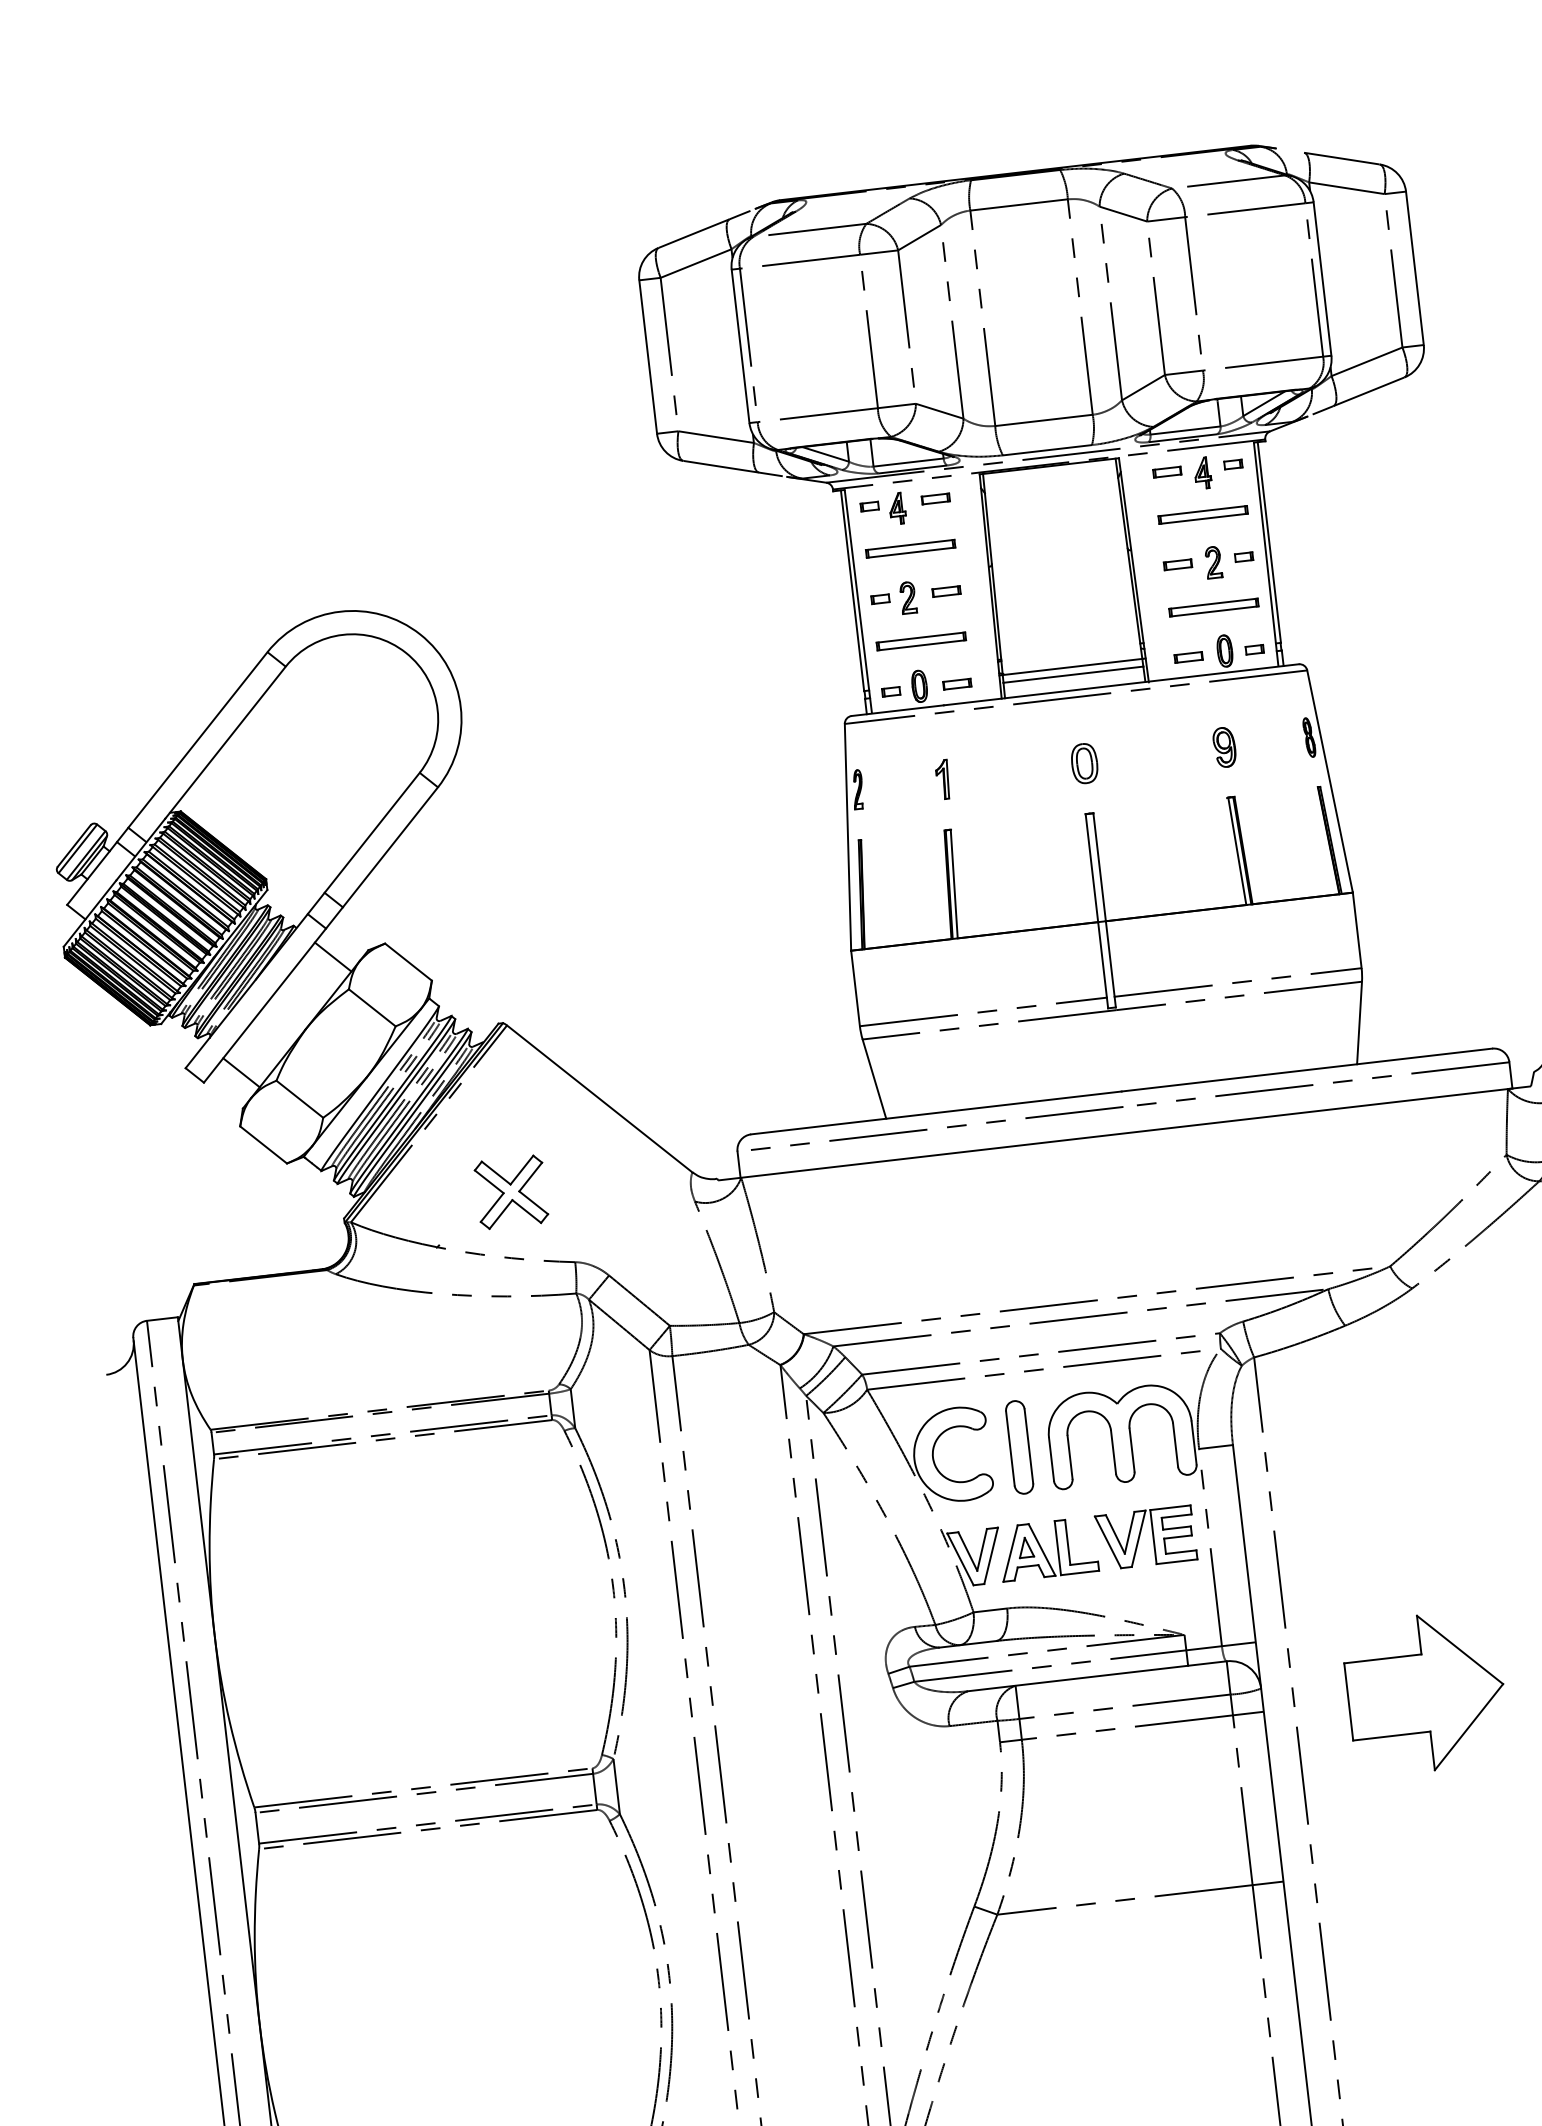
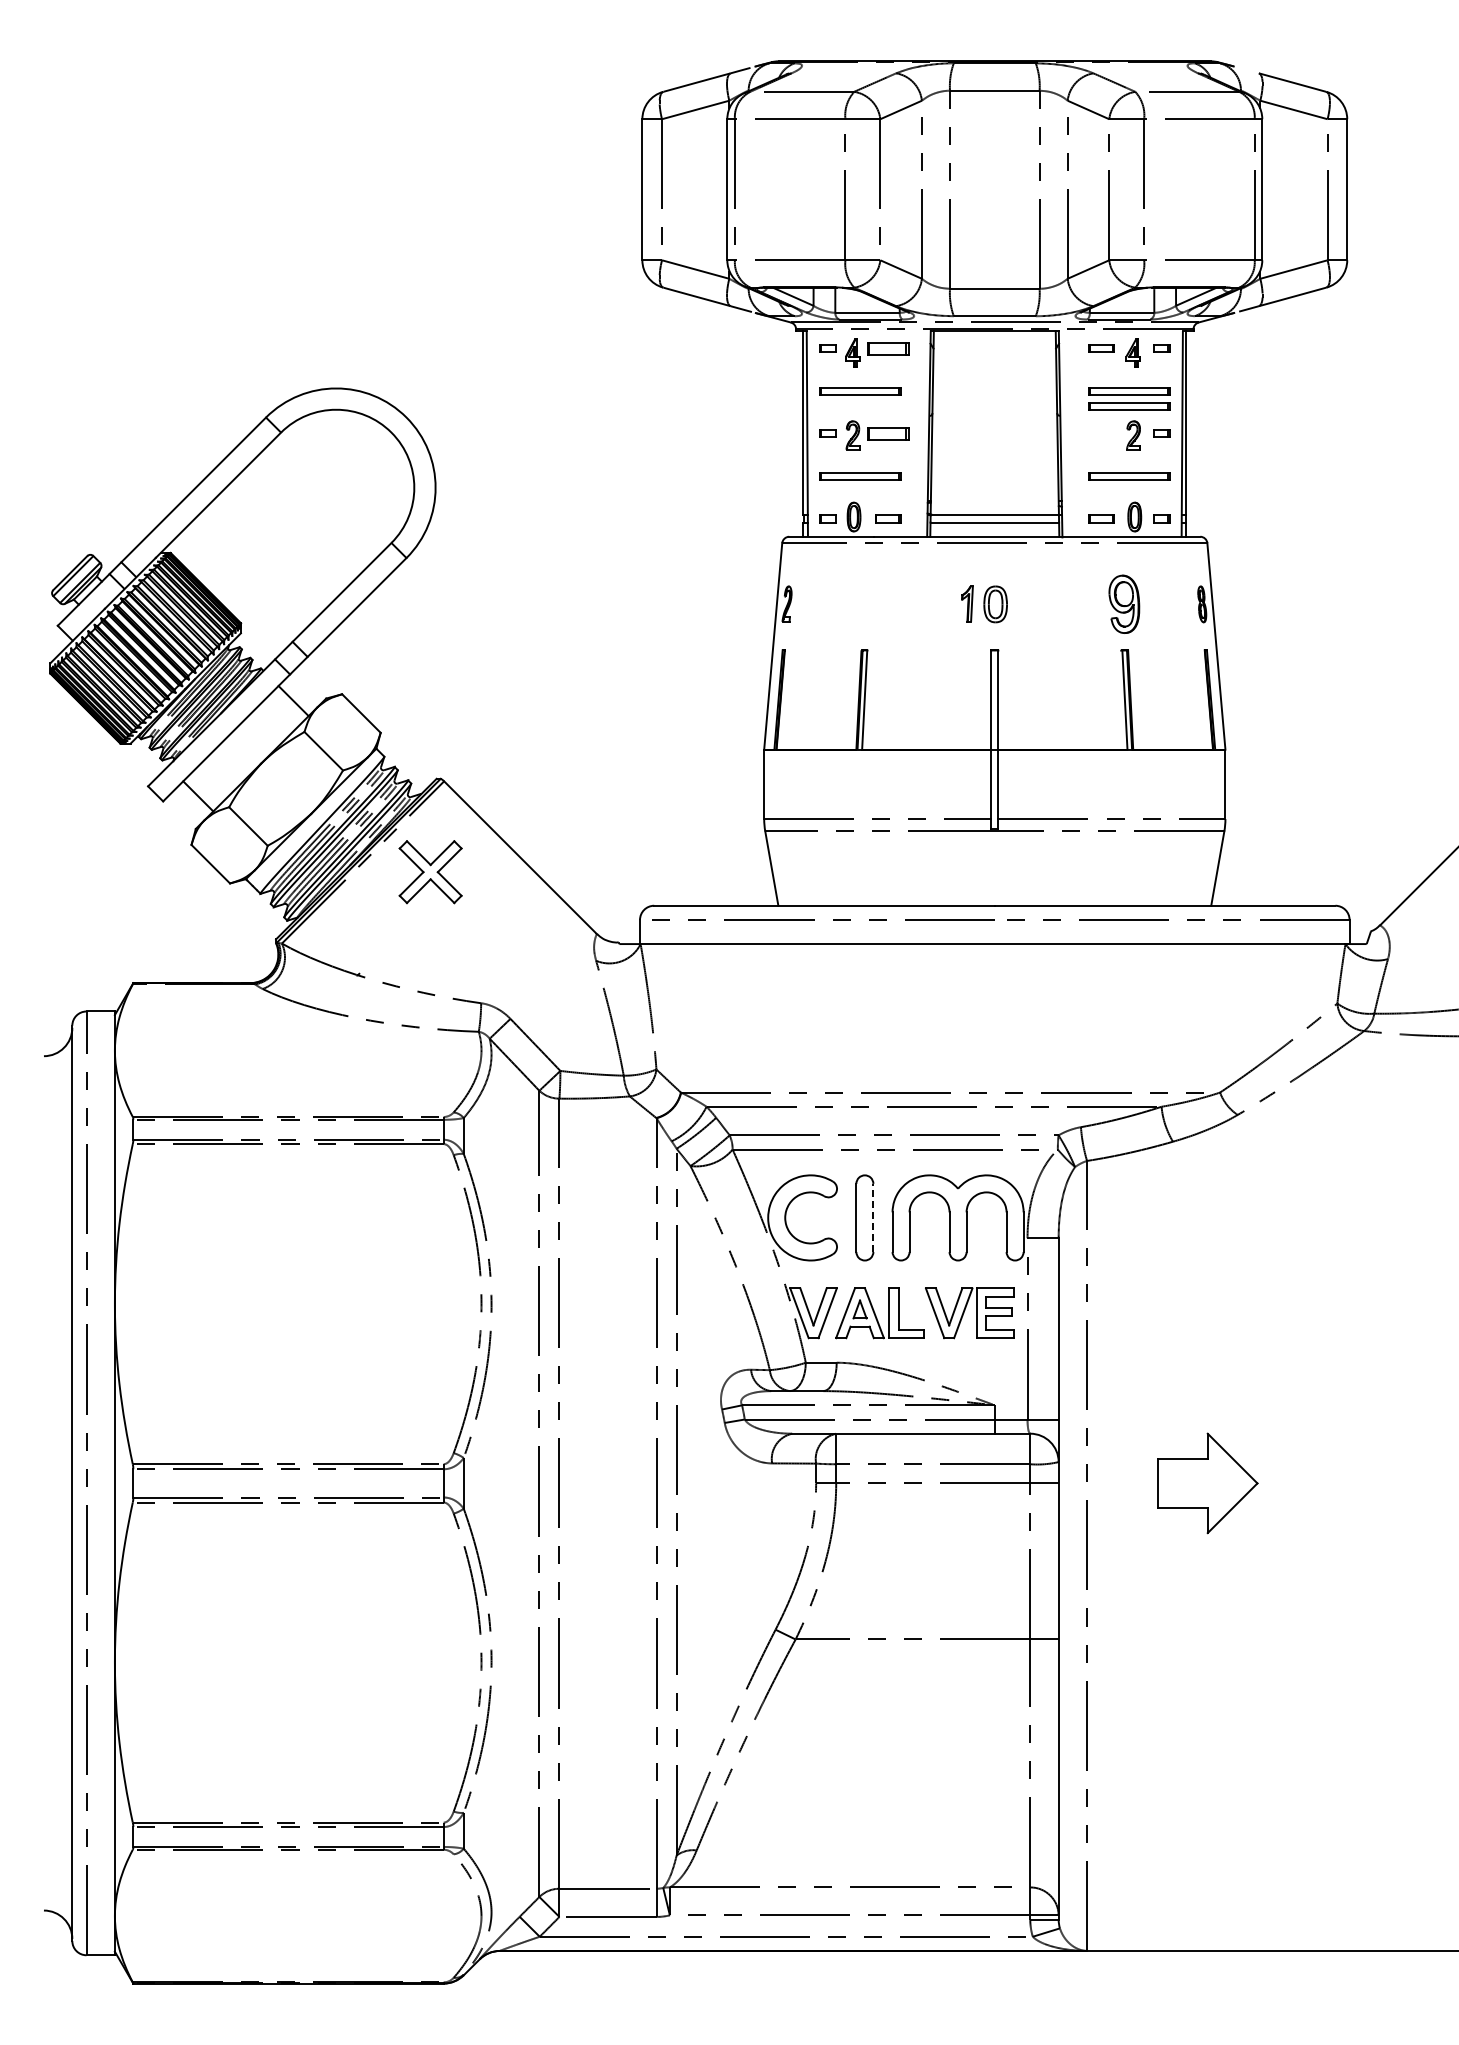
part: (935, 498) -> (888, 348), size x1.6
part: (1205, 531) -> (1129, 406), added
part: (1178, 564) -> (1101, 433), removed
part: (946, 591) -> (888, 433), size x1.6
part: (1224, 747) -> (1124, 604), size x1.6
part: (942, 779) -> (967, 603), moved
part: (511, 1192) -> (430, 872), moved
line: (1028, 1445) -> (873, 1217), solid -> dashed
part: (1425, 1693) -> (1207, 1483), size x0.7

